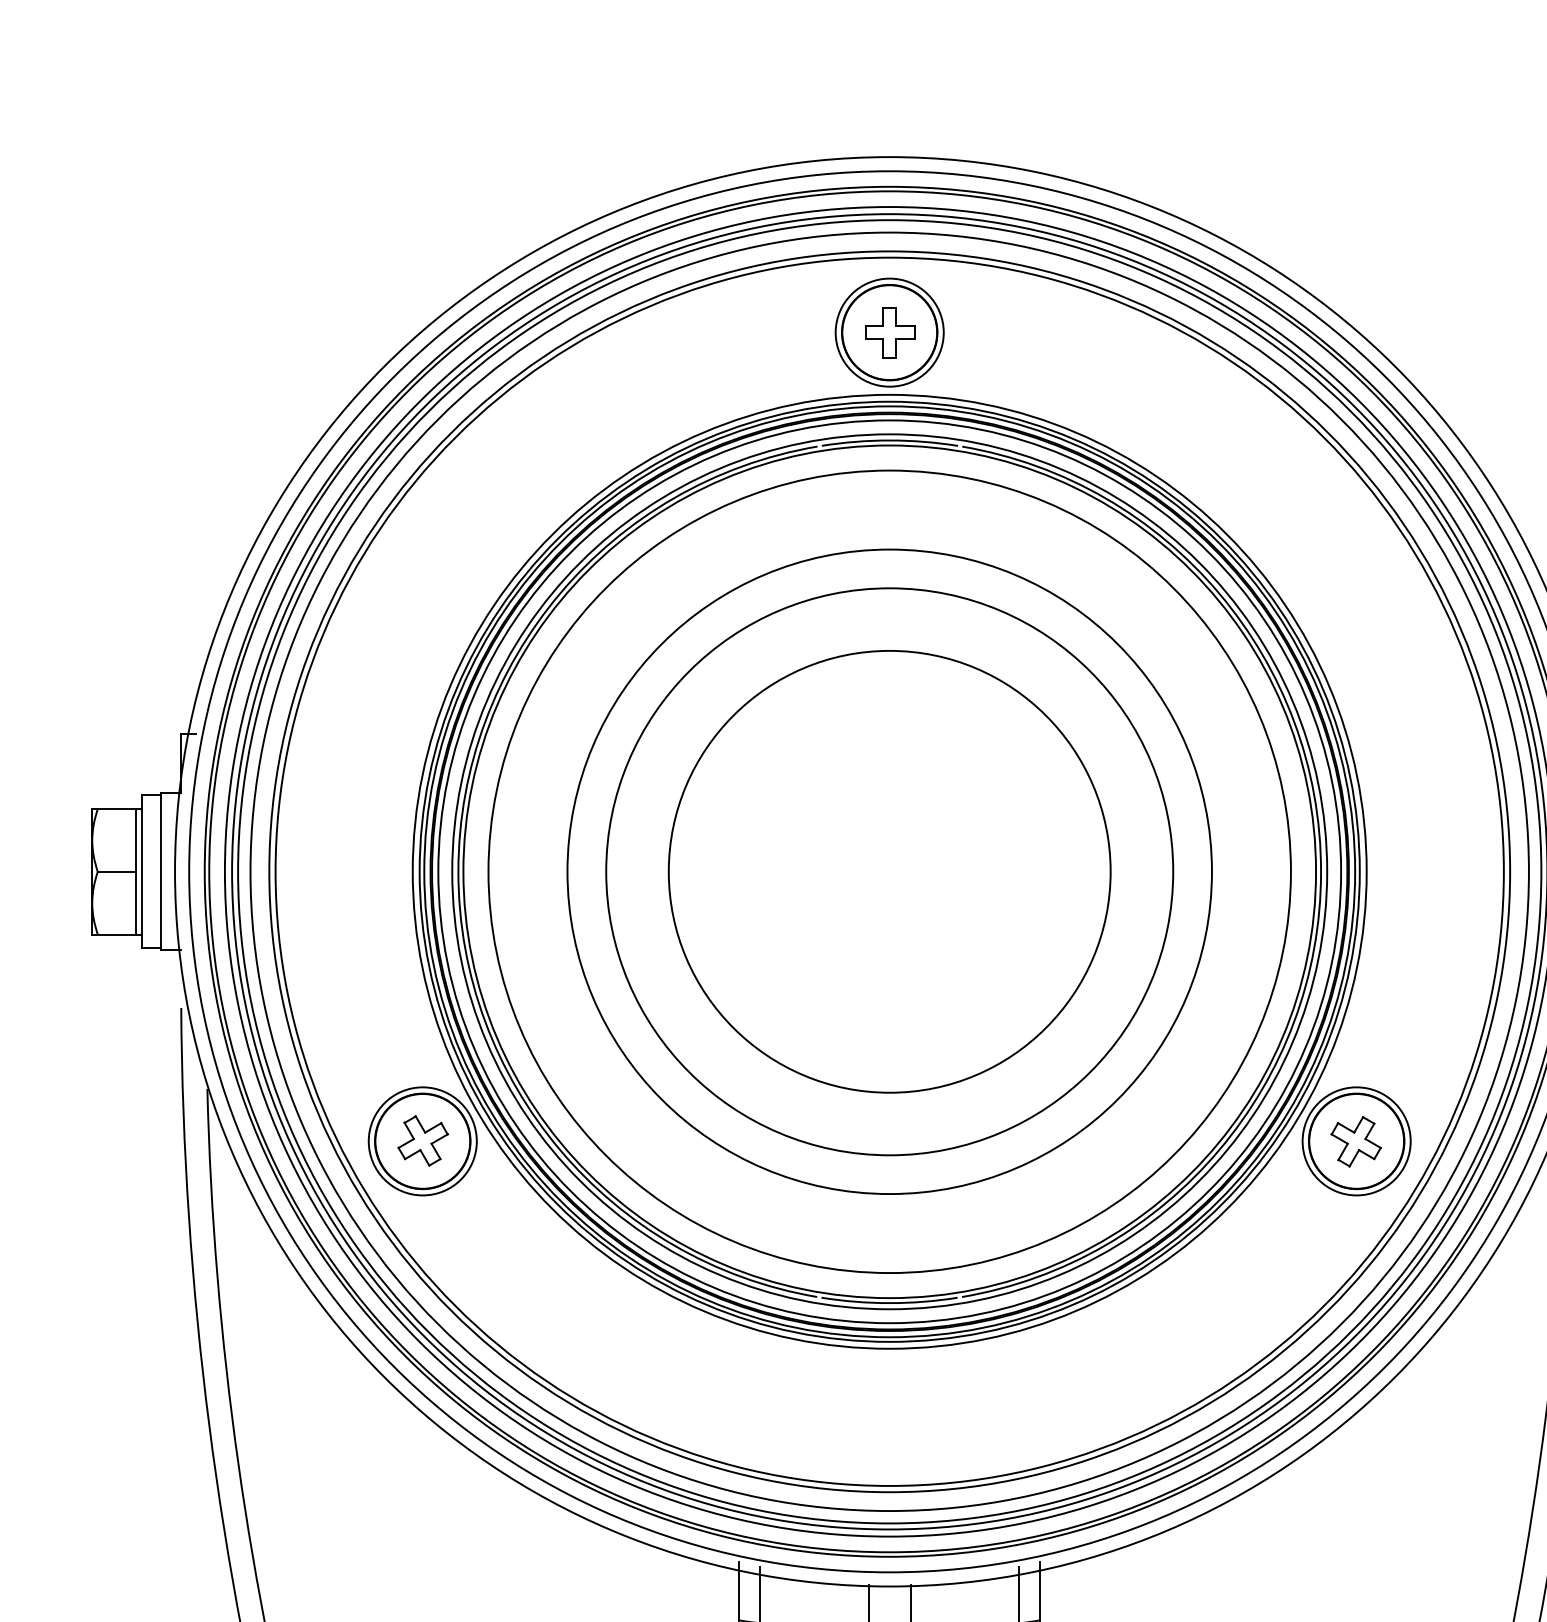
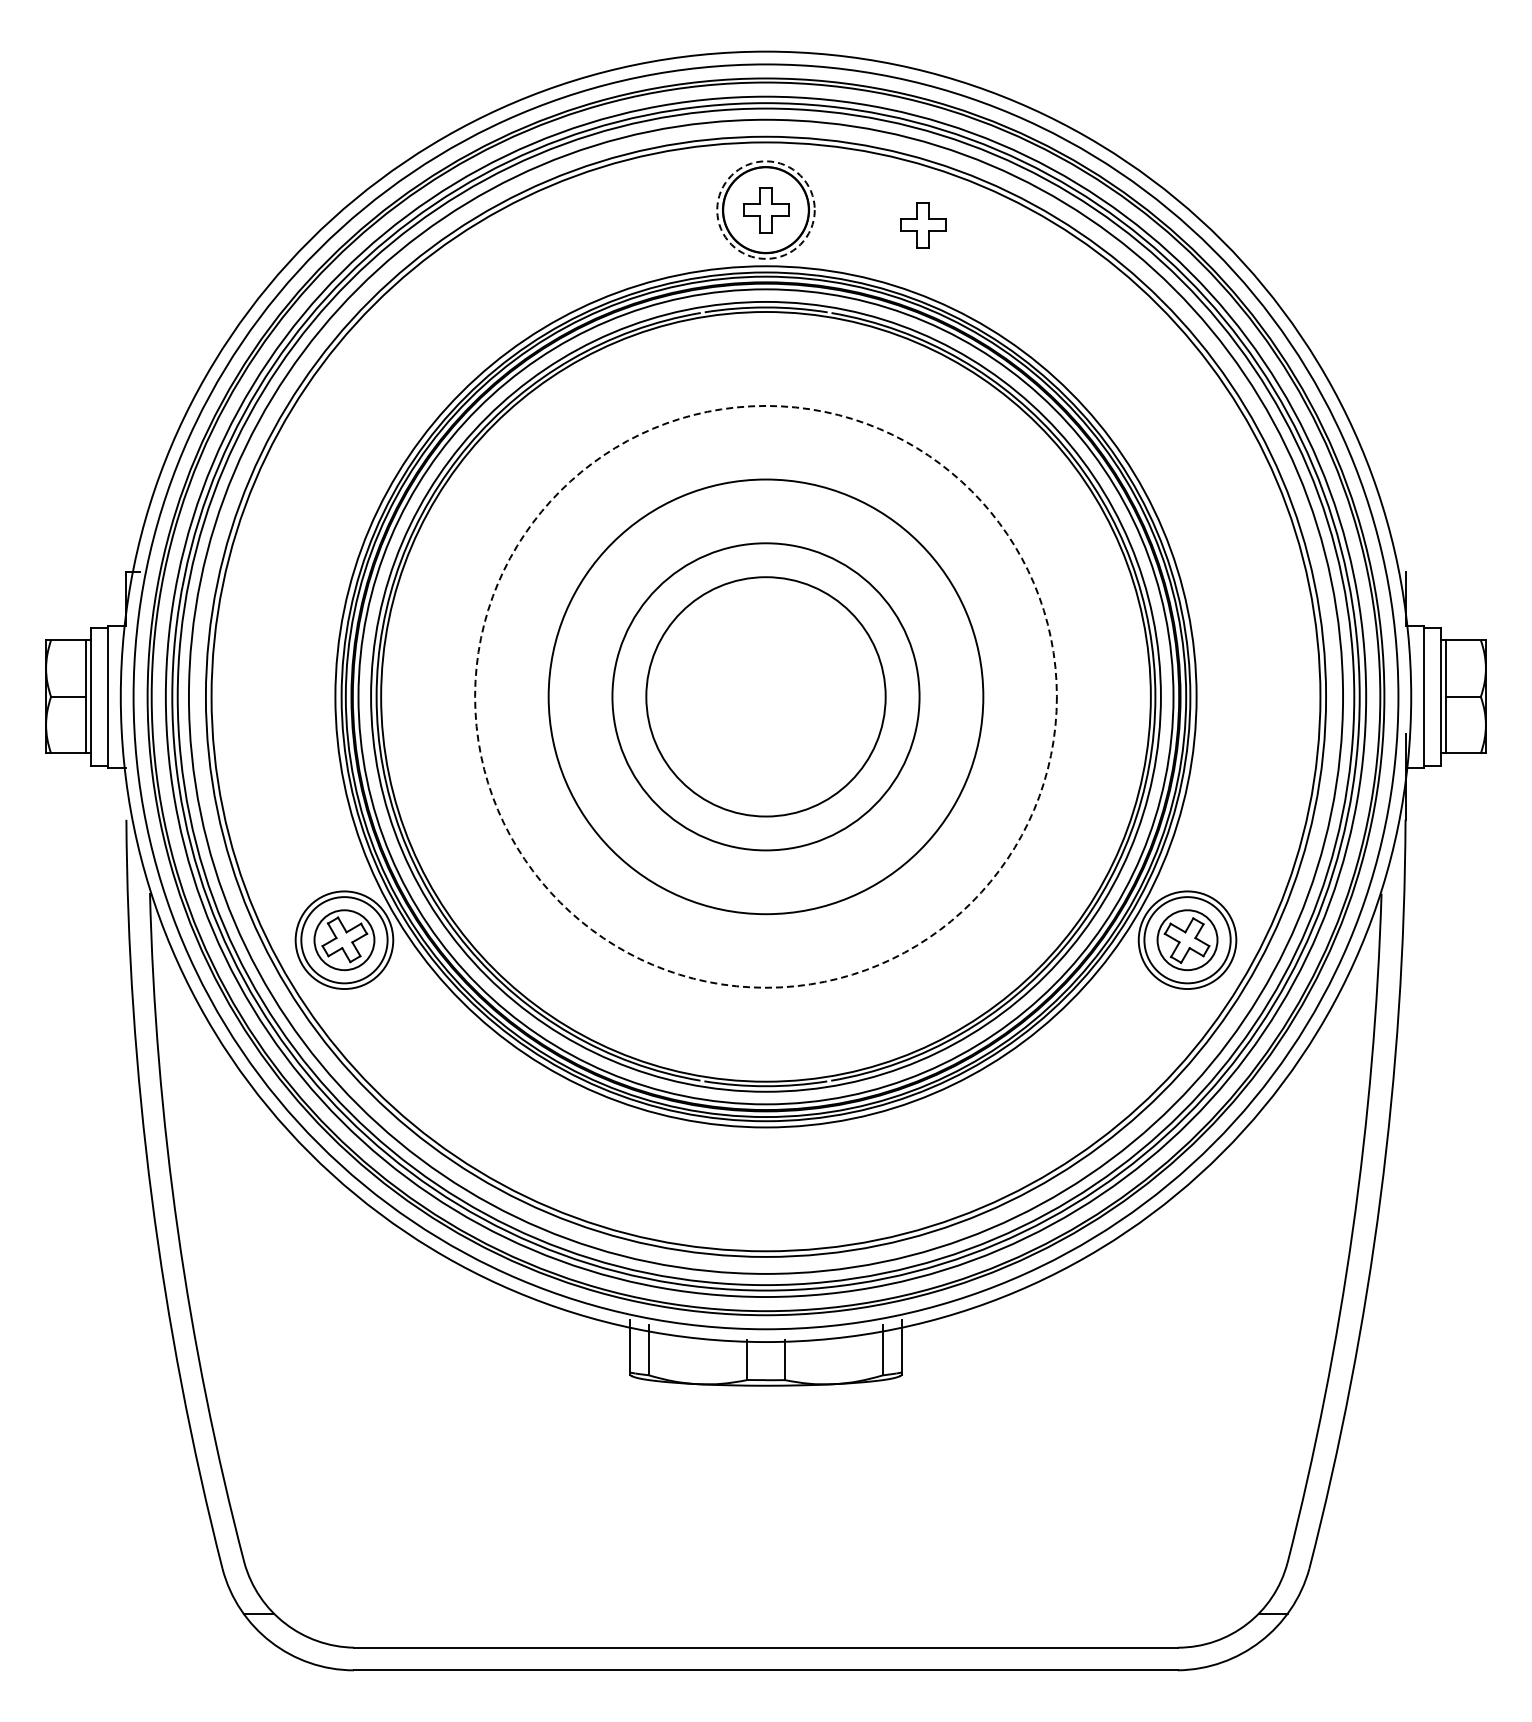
circle: (889, 331) -> (765, 209), solid -> dashed
part: (1064, 349) -> (923, 225), added
circle: (889, 871) -> (765, 696), size x0.6
circle: (889, 871) -> (765, 696), size x0.6
circle: (889, 871) -> (765, 696), size x0.6
circle: (889, 871) -> (765, 696), solid -> dashed
circle: (422, 1141) -> (344, 940), size x0.7
circle: (1356, 1141) -> (1187, 940), size x0.7

